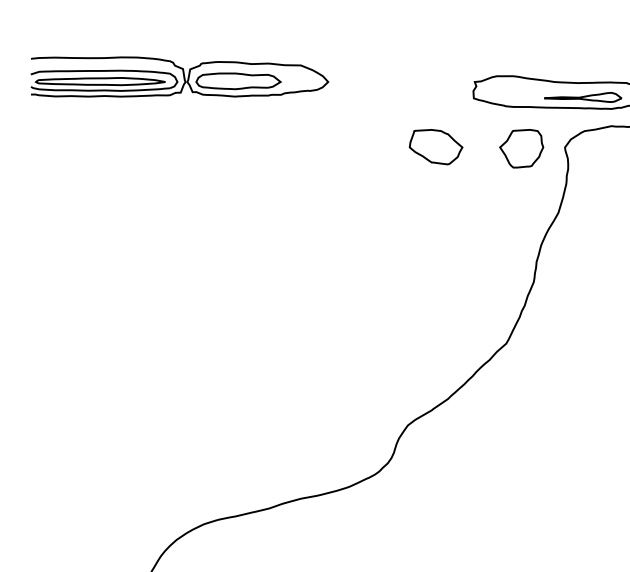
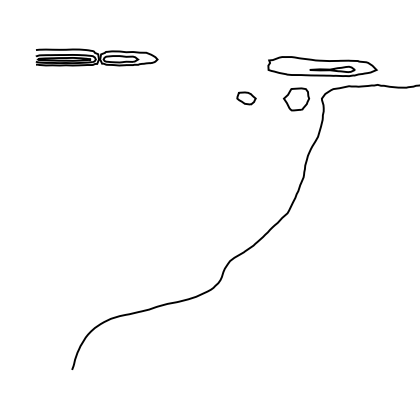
part: (179, 76) -> (96, 57), size x0.7
part: (436, 147) -> (246, 98), size x0.6

